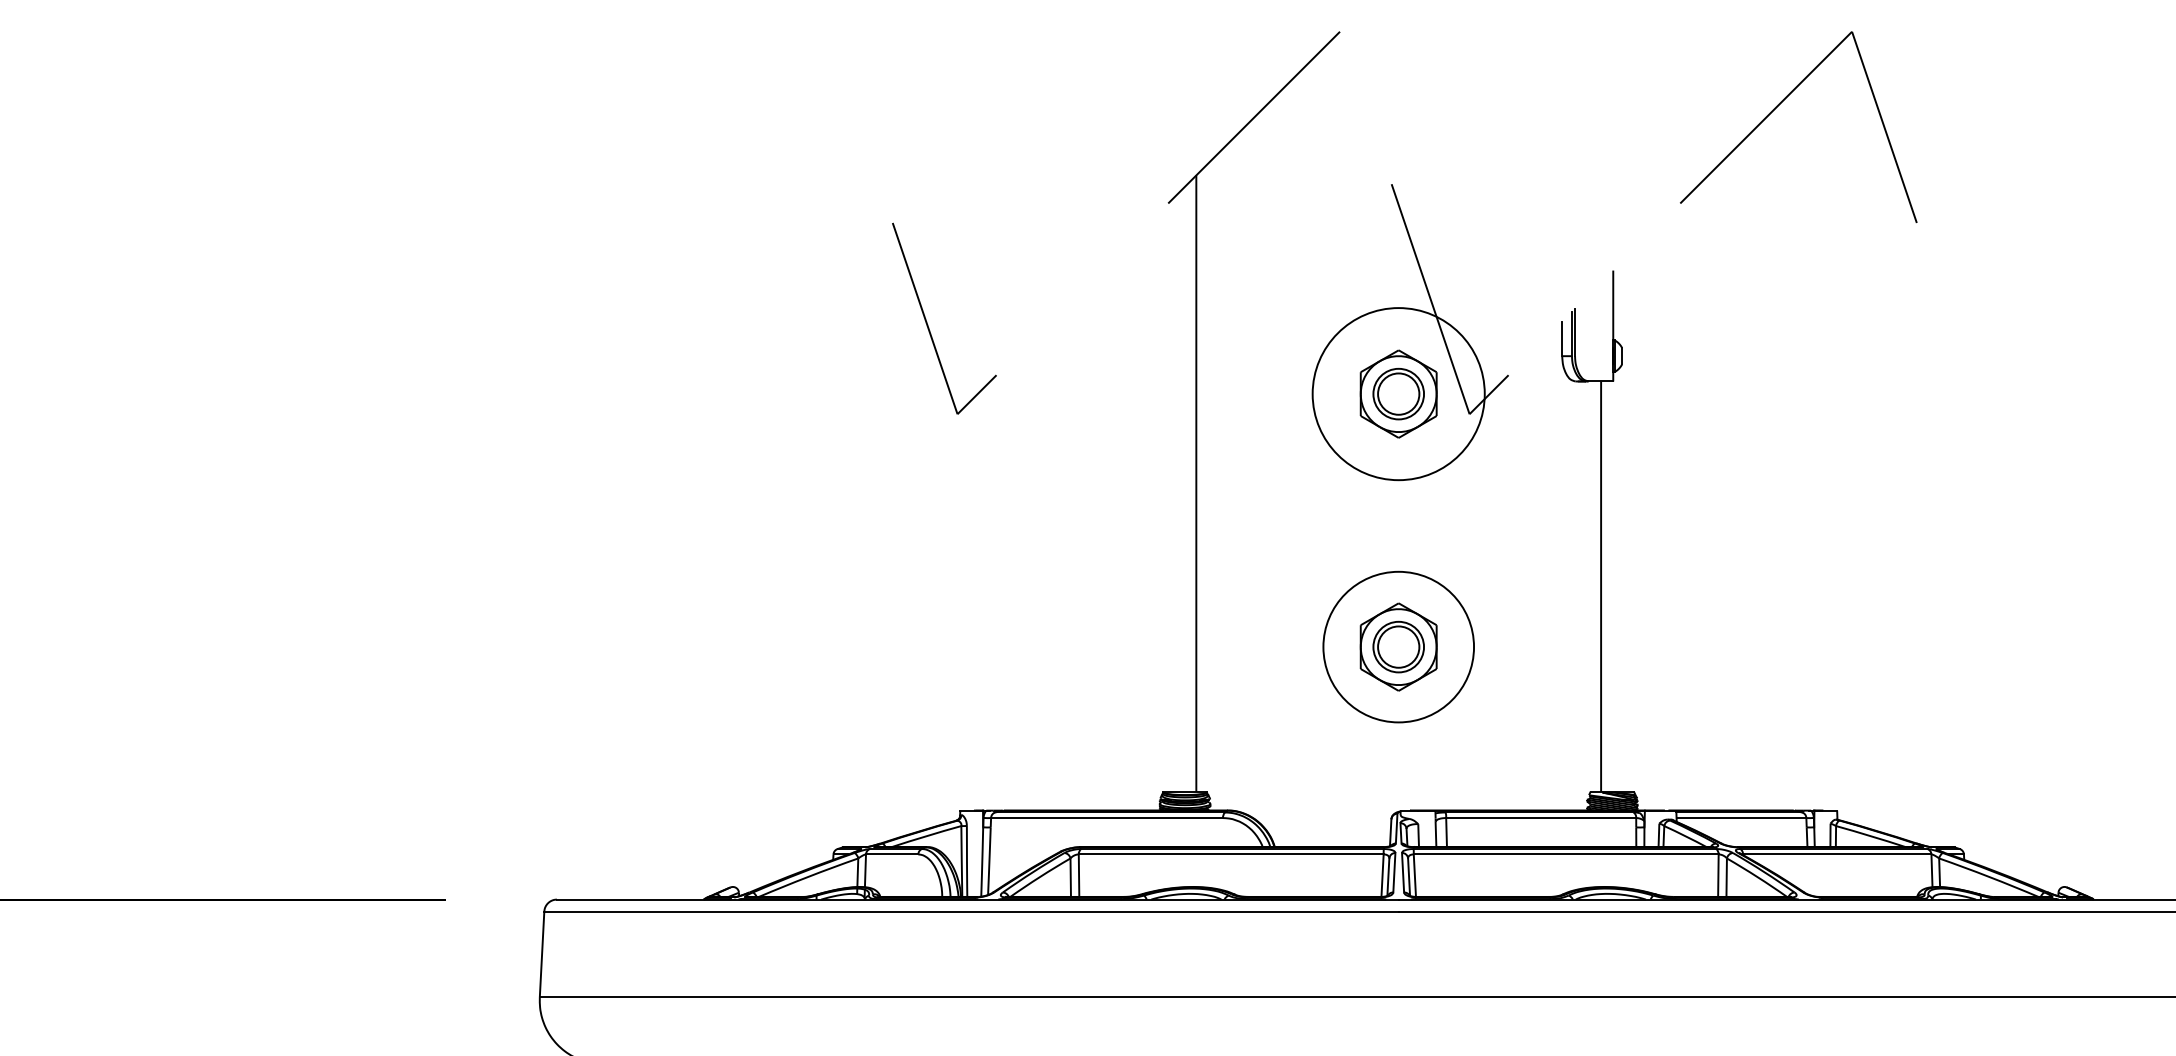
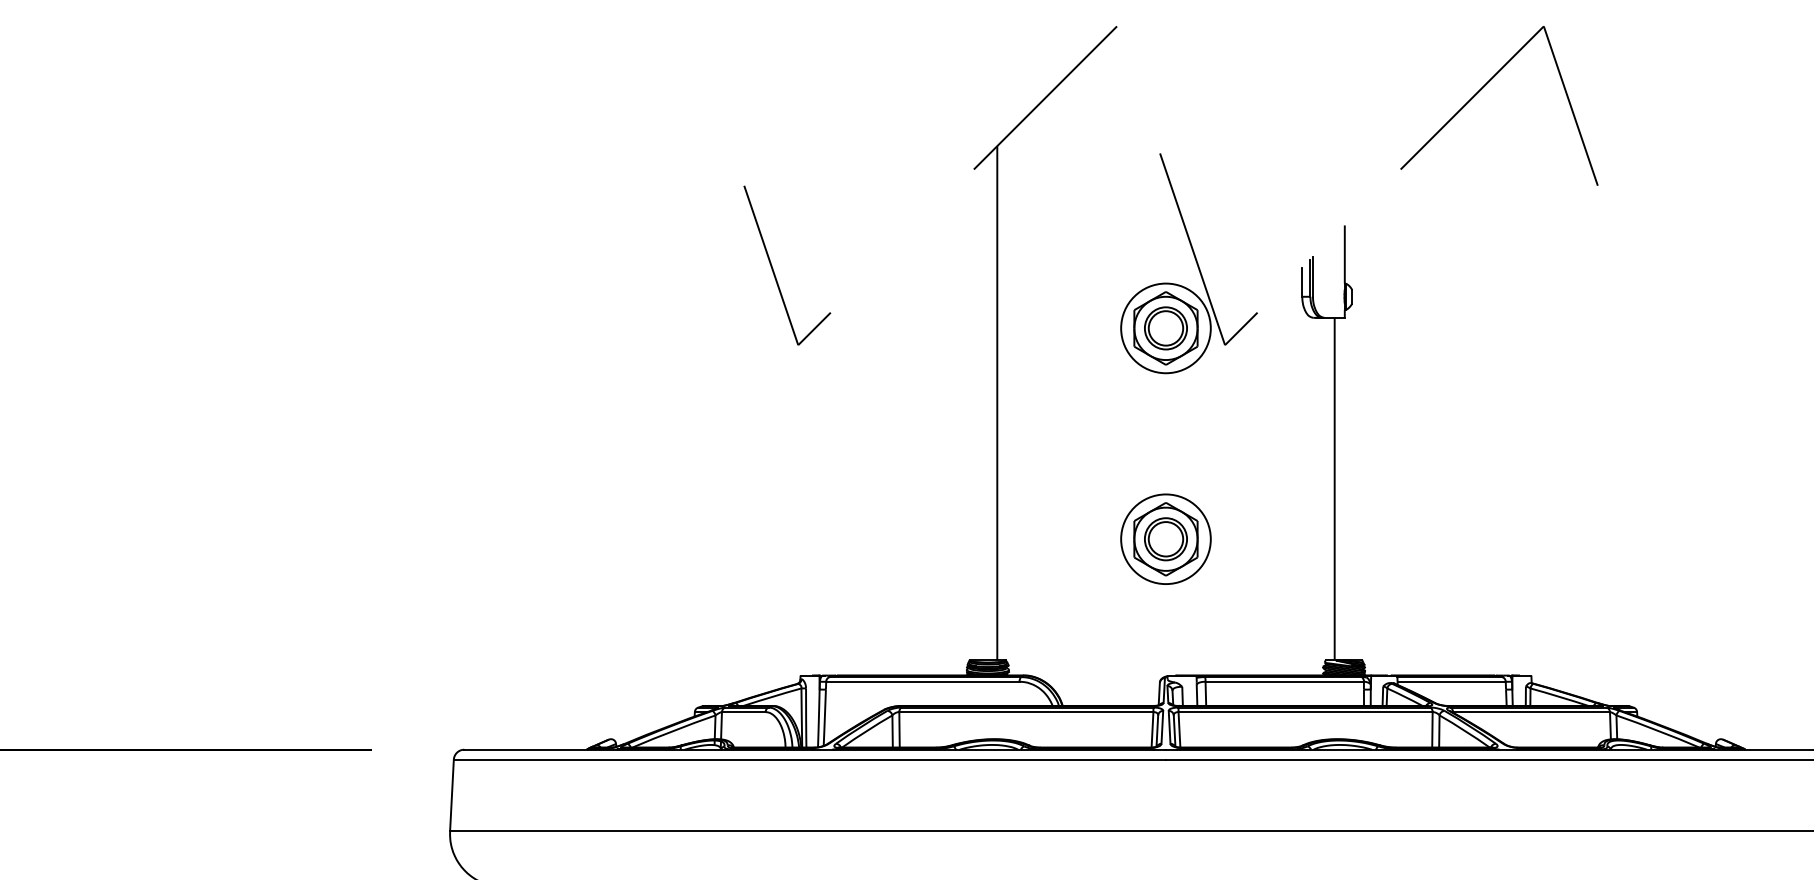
circle: (1398, 393) -> (1165, 327), size x0.62
circle: (1398, 646) -> (1165, 538), size x0.71

